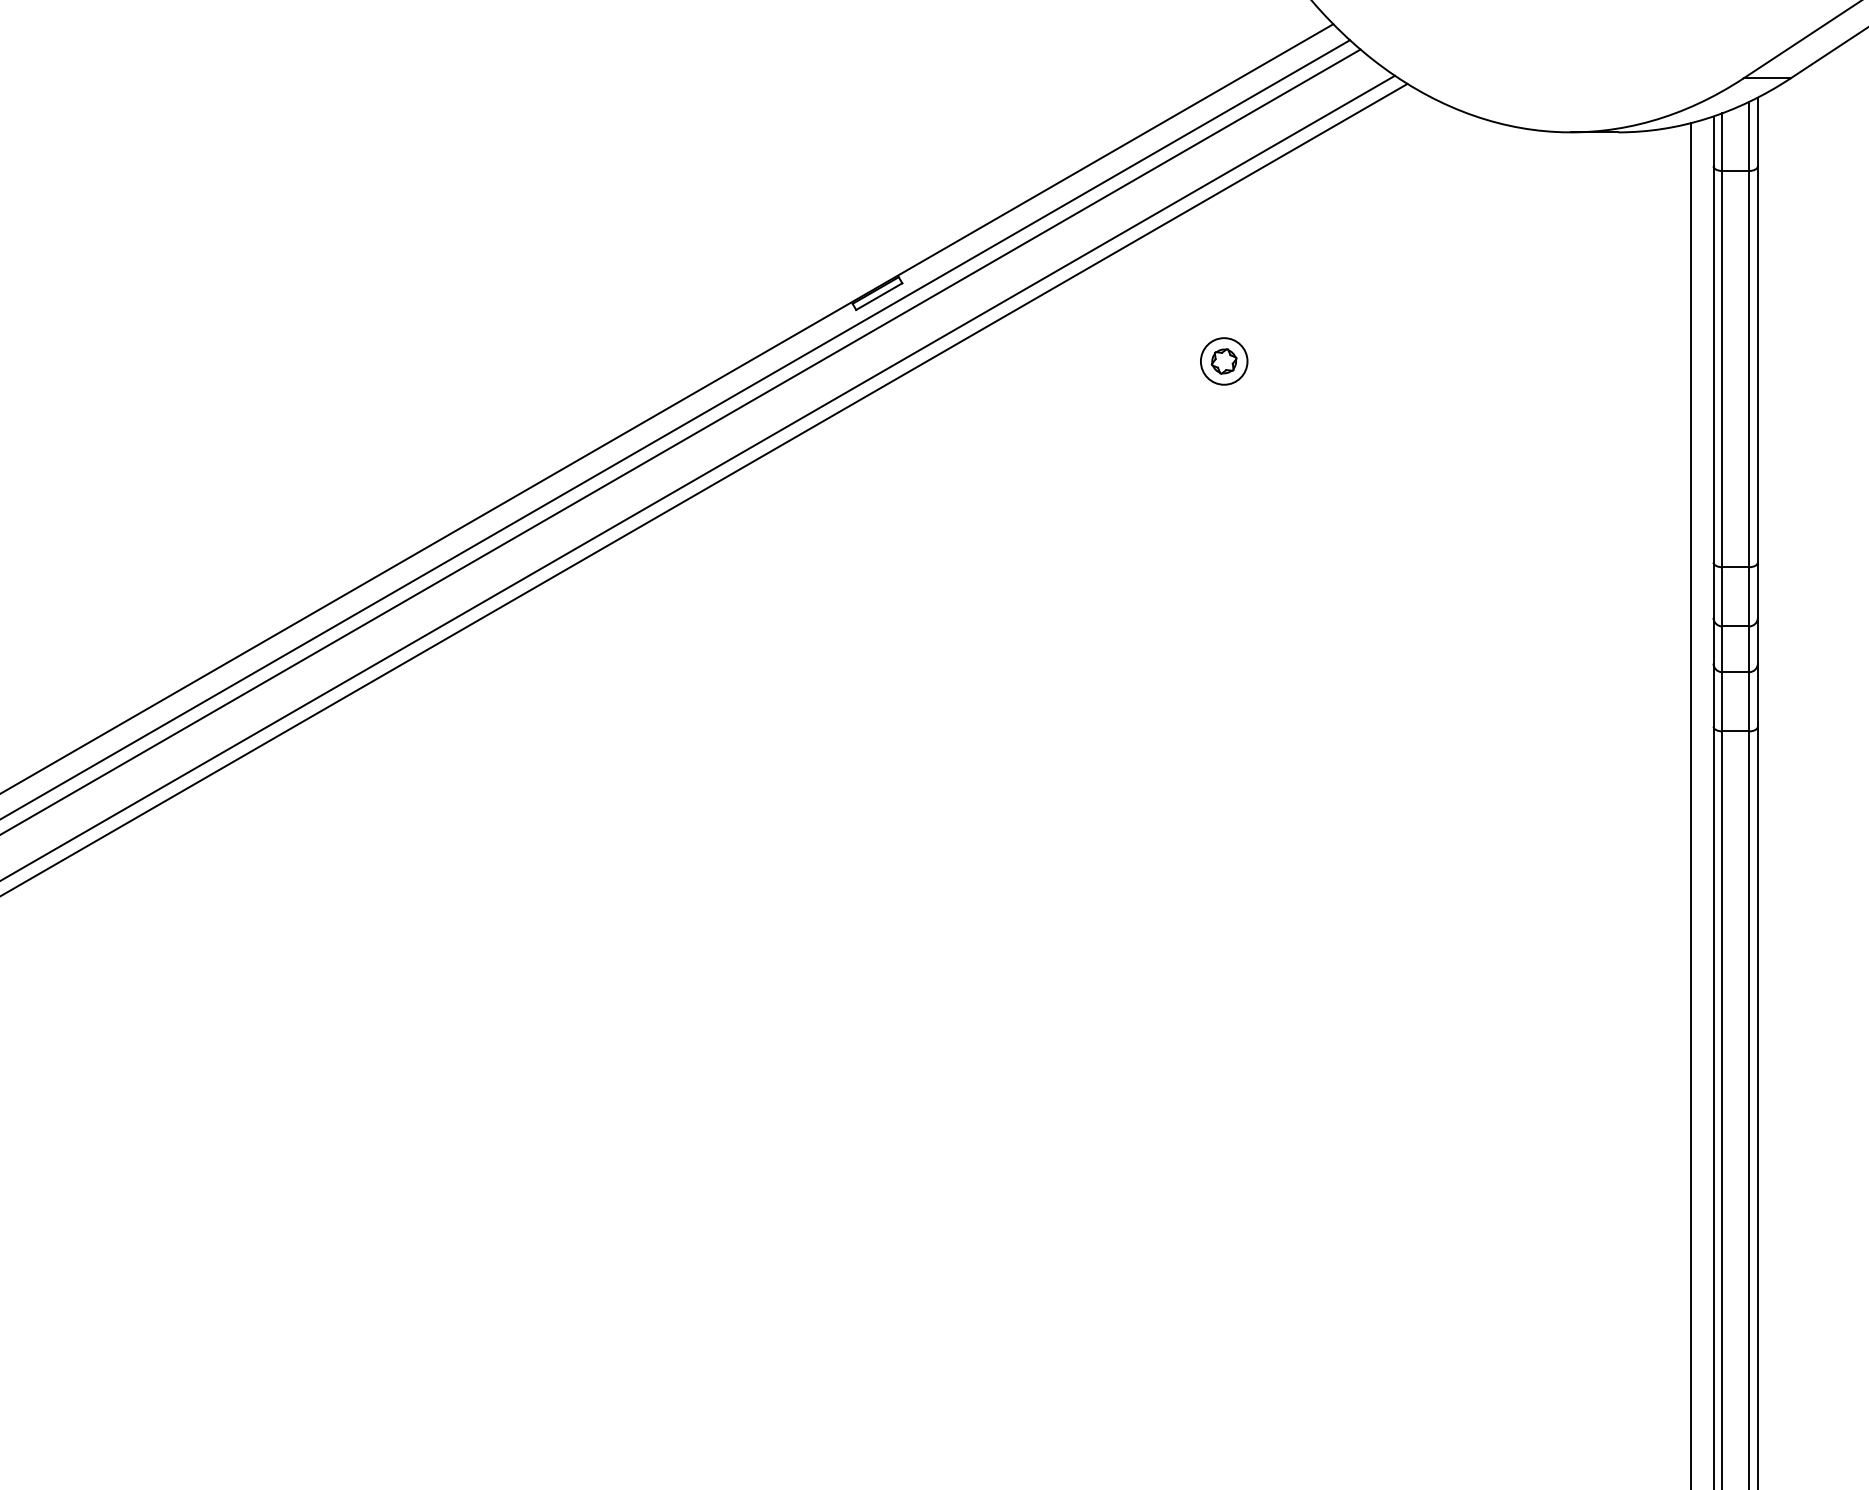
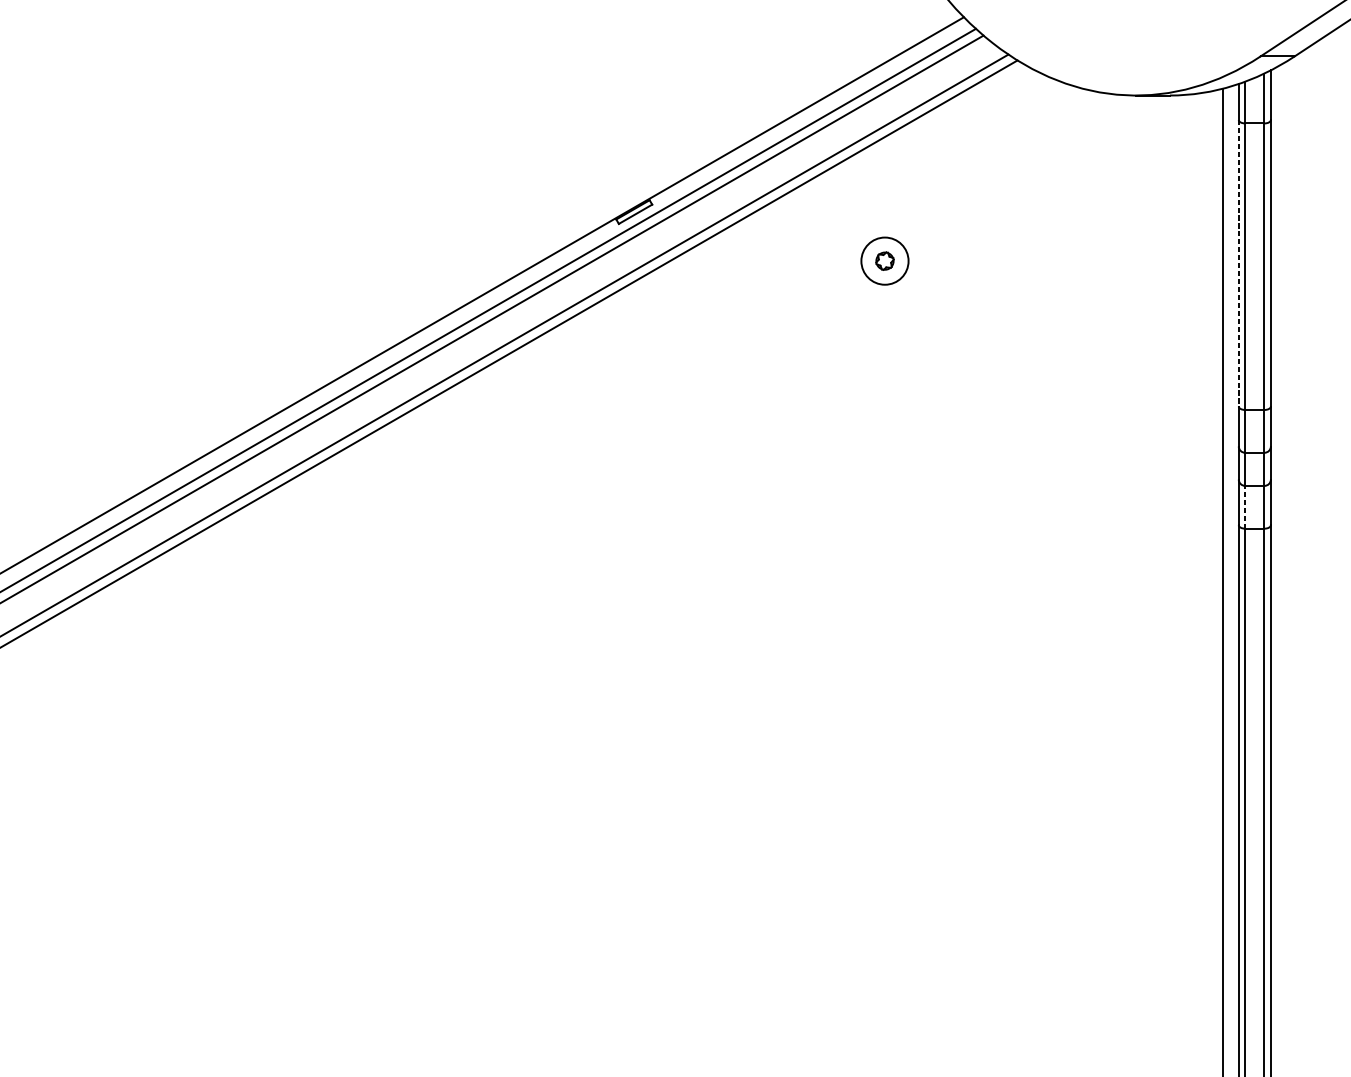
circle: (1223, 361) -> (884, 261), size x1.4
line: (1713, 364) -> (1238, 263), solid -> dashed
line: (1722, 701) -> (1245, 507), solid -> dashed

